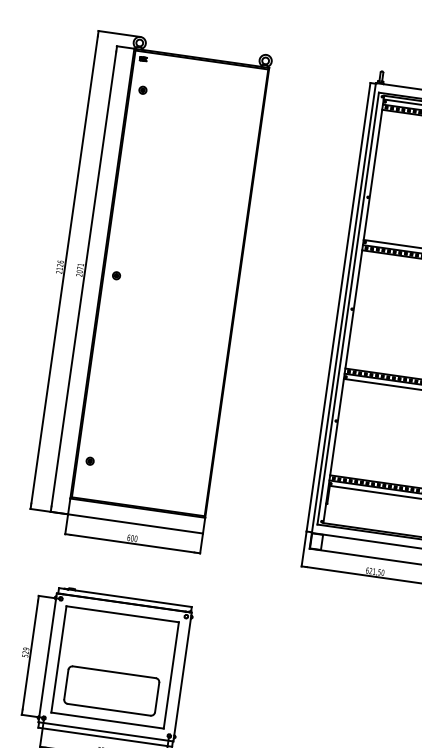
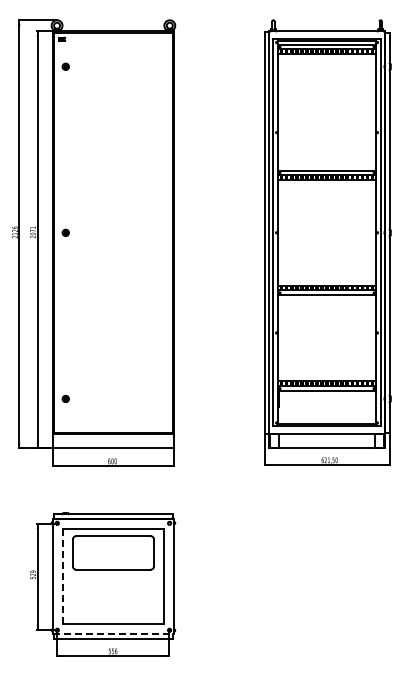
line: (59, 659) -> (63, 576), solid -> dashed
part: (111, 690) -> (113, 552), moved
line: (106, 731) -> (113, 634), solid -> dashed

